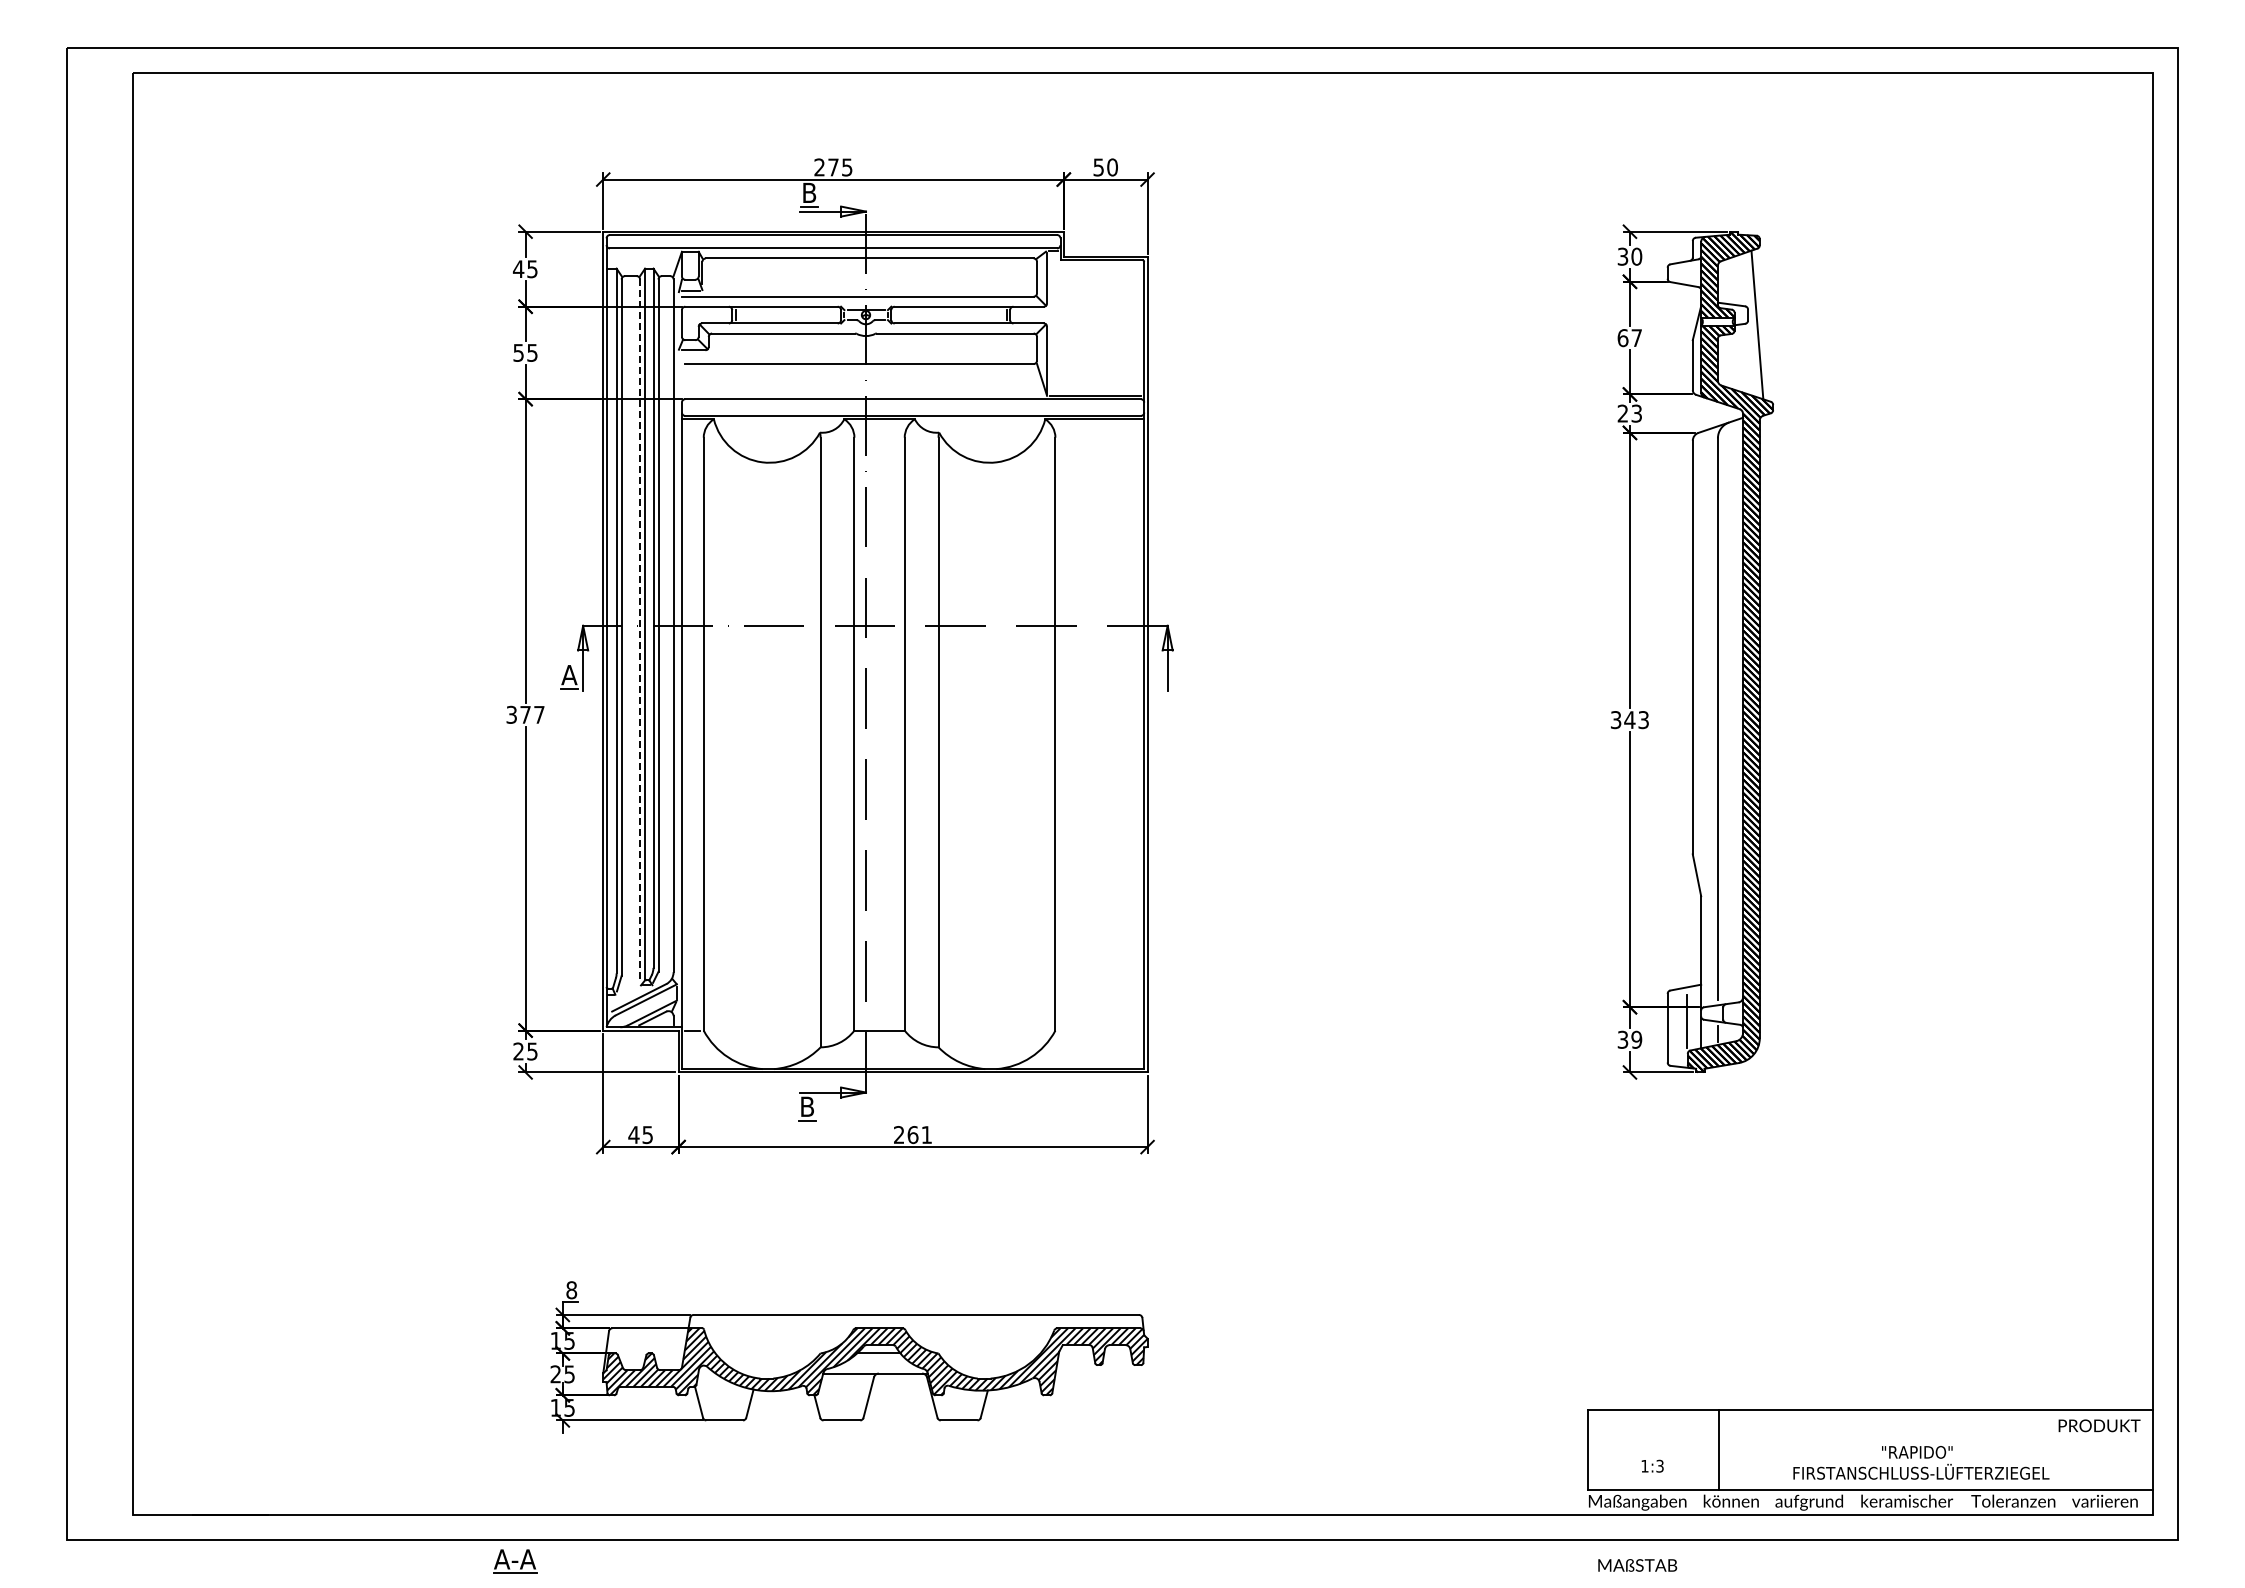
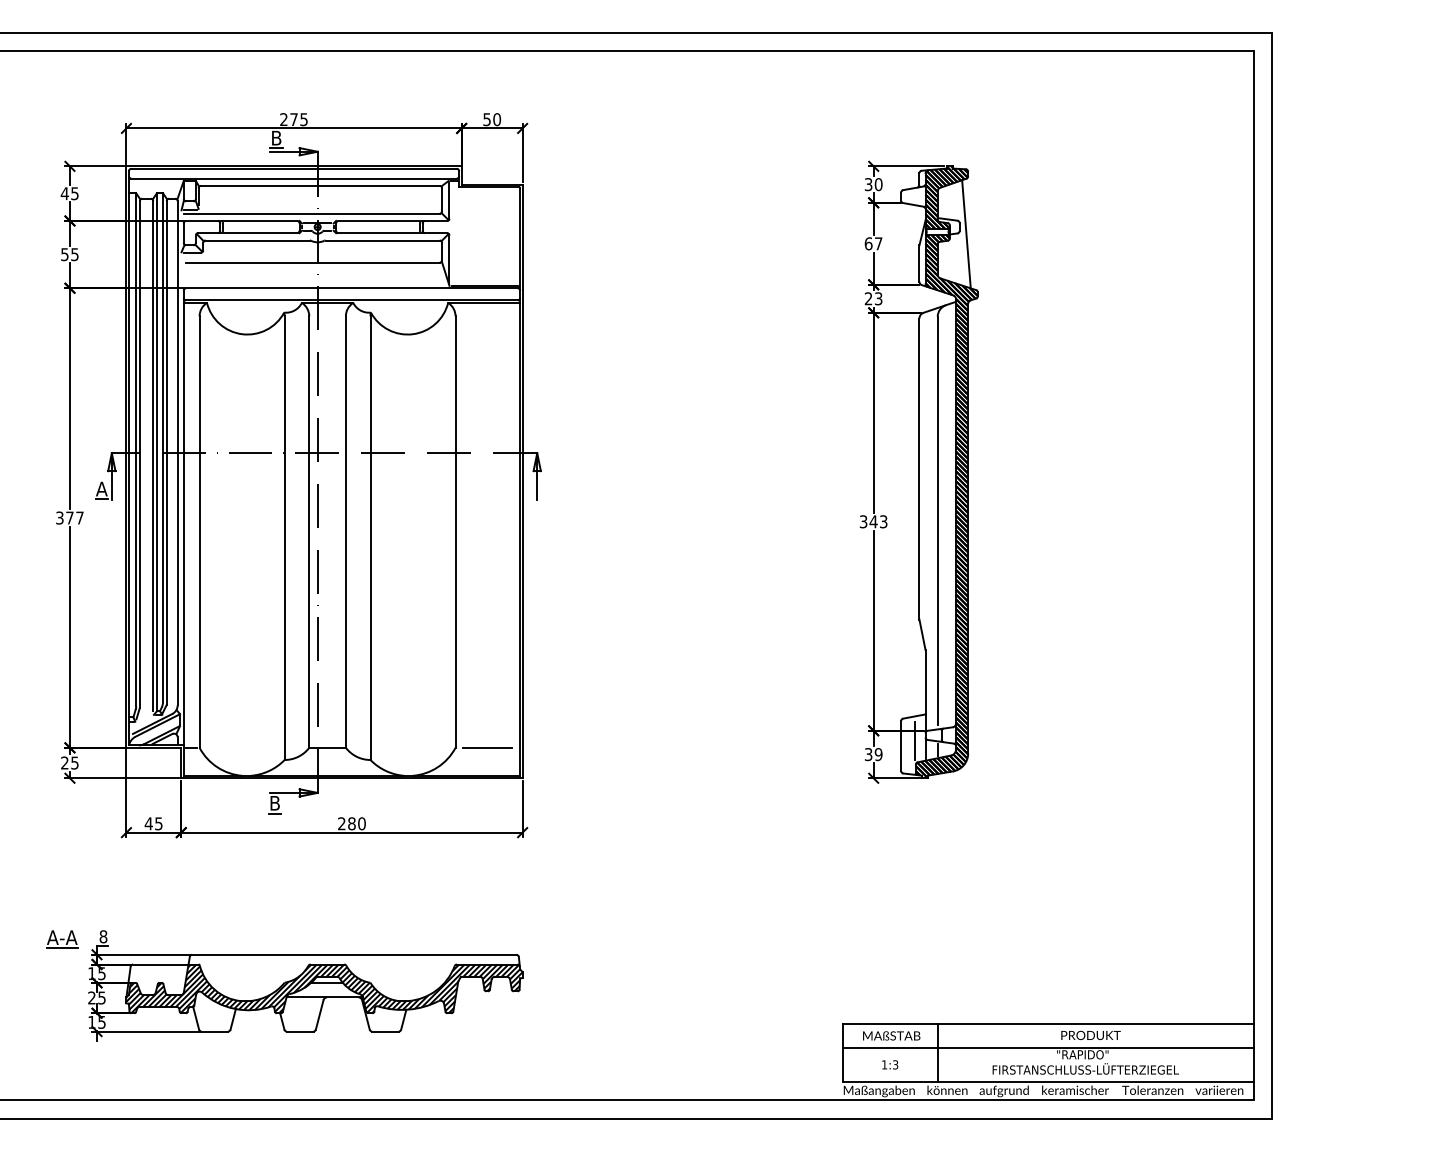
line: (640, 630) -> (153, 456), dashed -> solid
line: (1098, 1030) -> (486, 747), added
text: (919, 1134) -> (356, 823), 261 -> 280
text: (2099, 1425) -> (1090, 1035), moved
line: (1869, 1443) -> (1048, 1048), added
part: (515, 1561) -> (62, 939), moved
text: (1637, 1565) -> (891, 1035), moved

